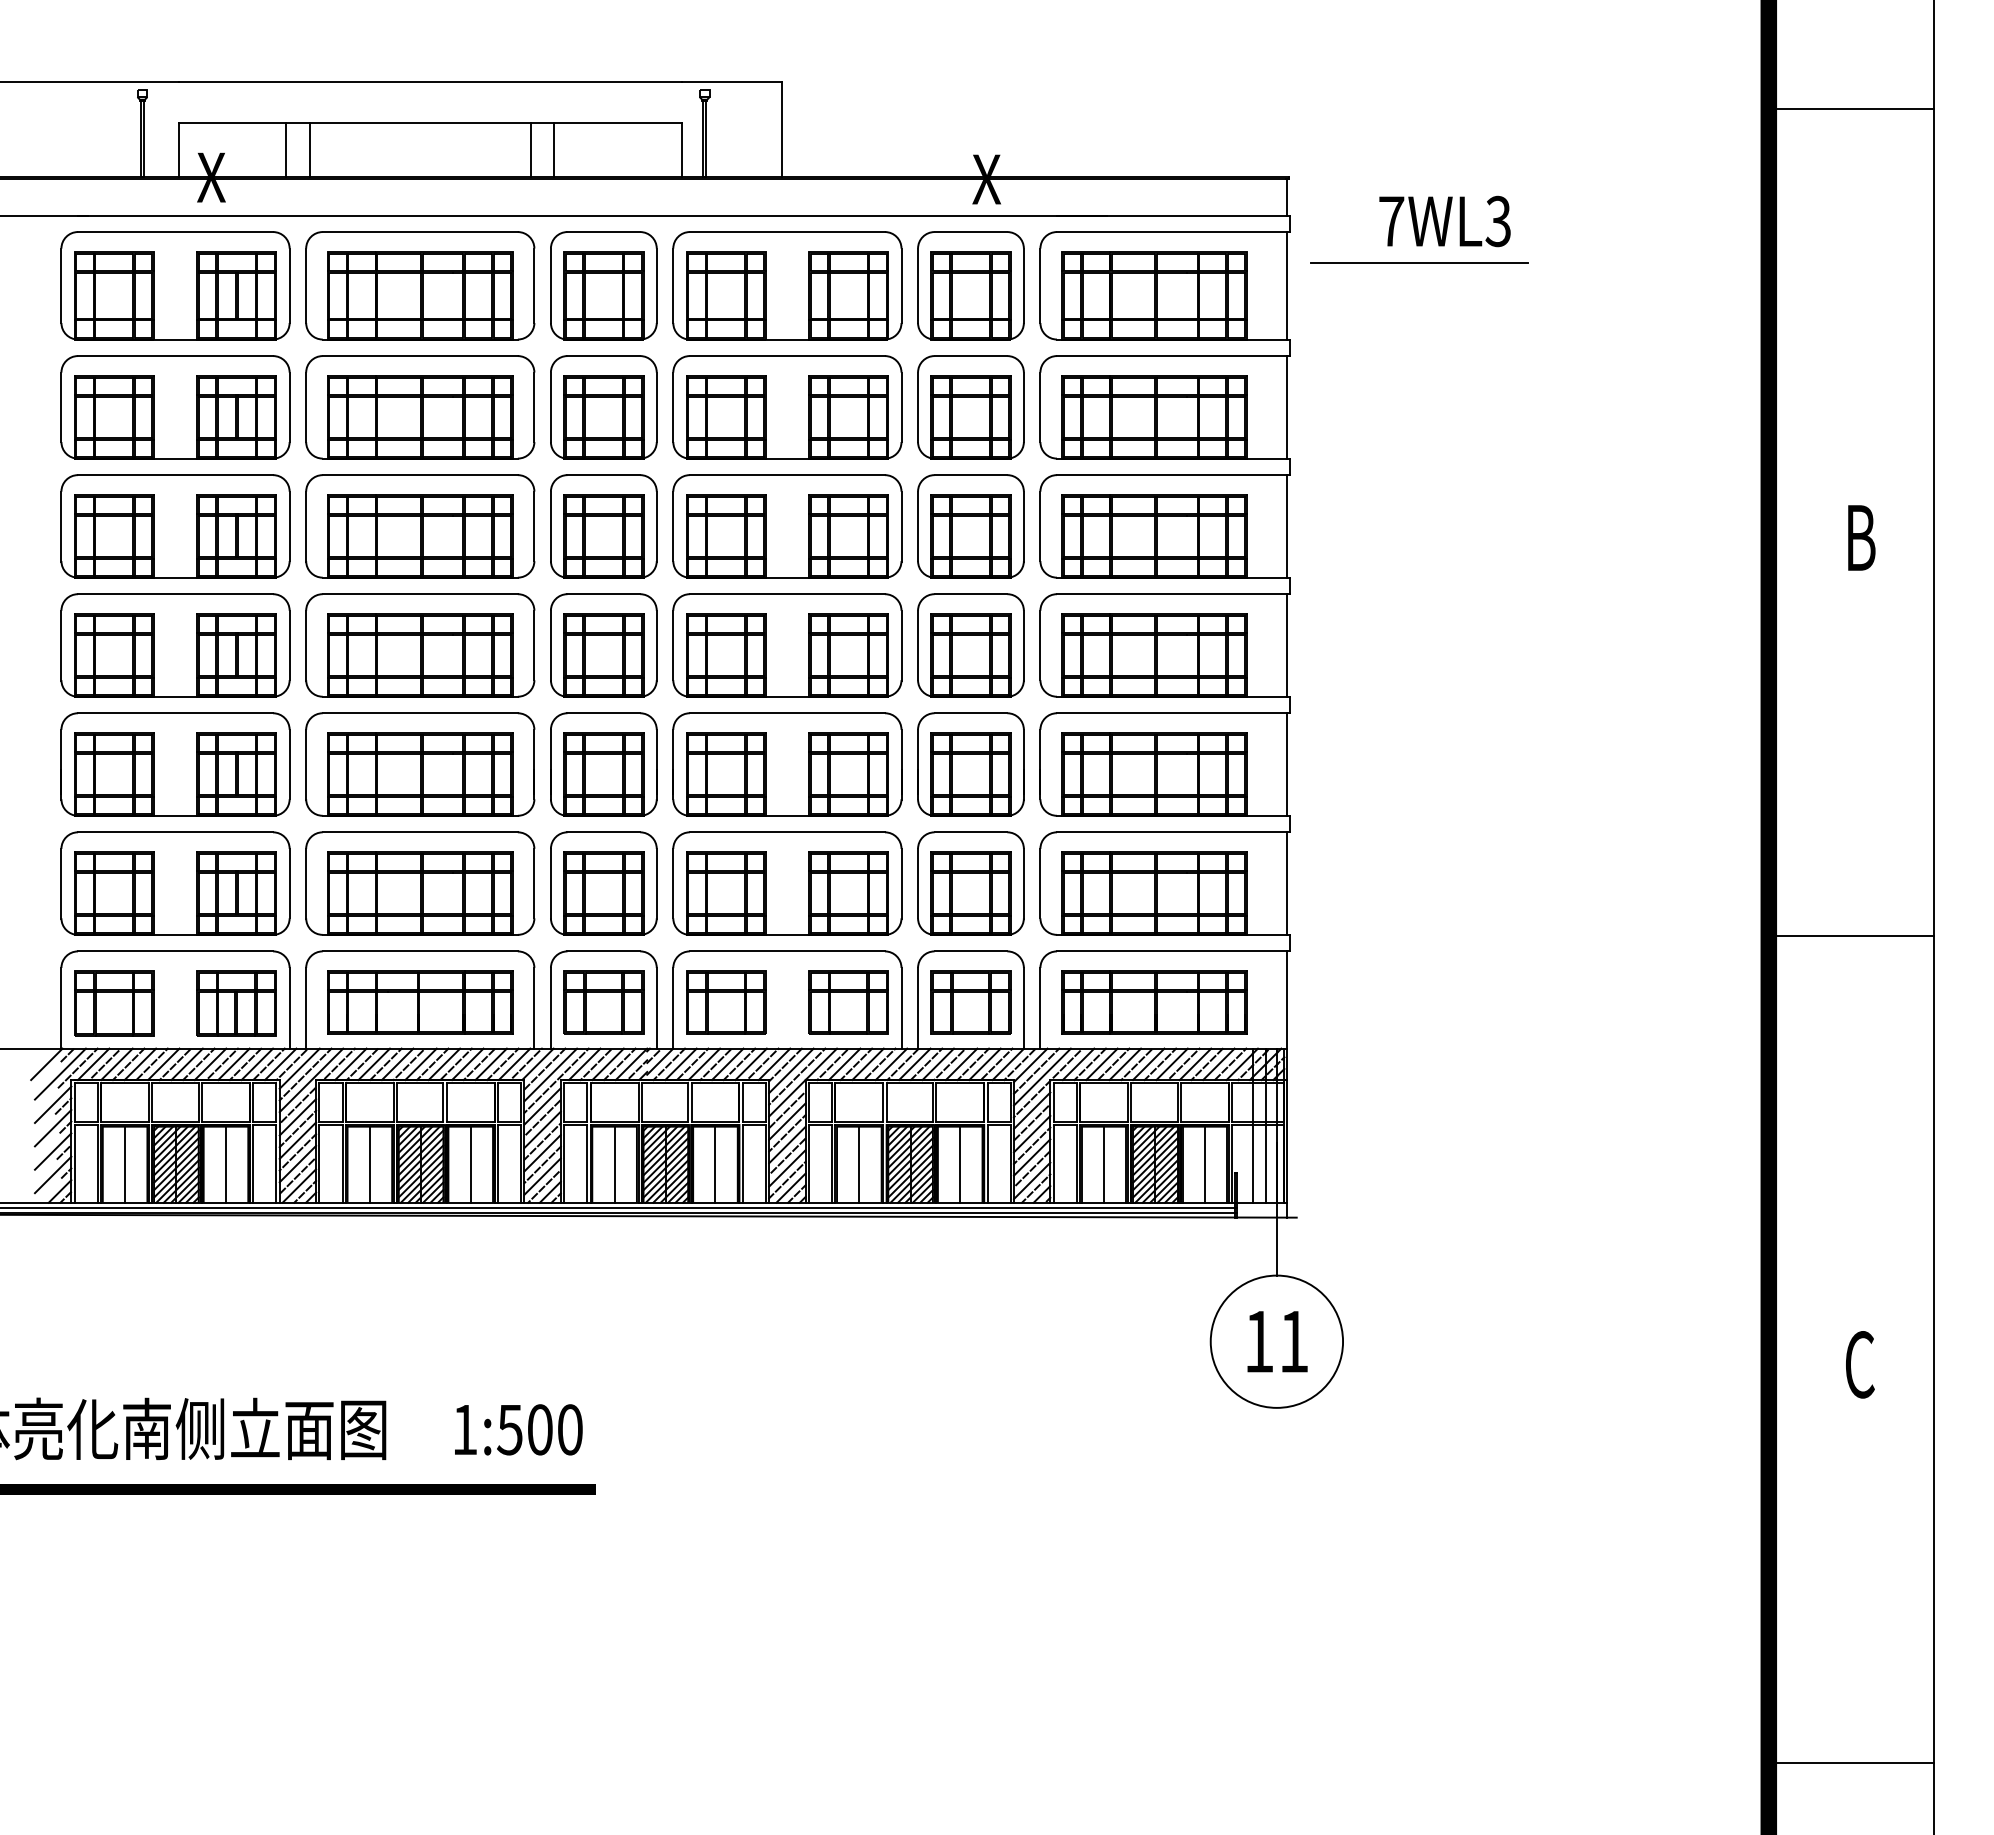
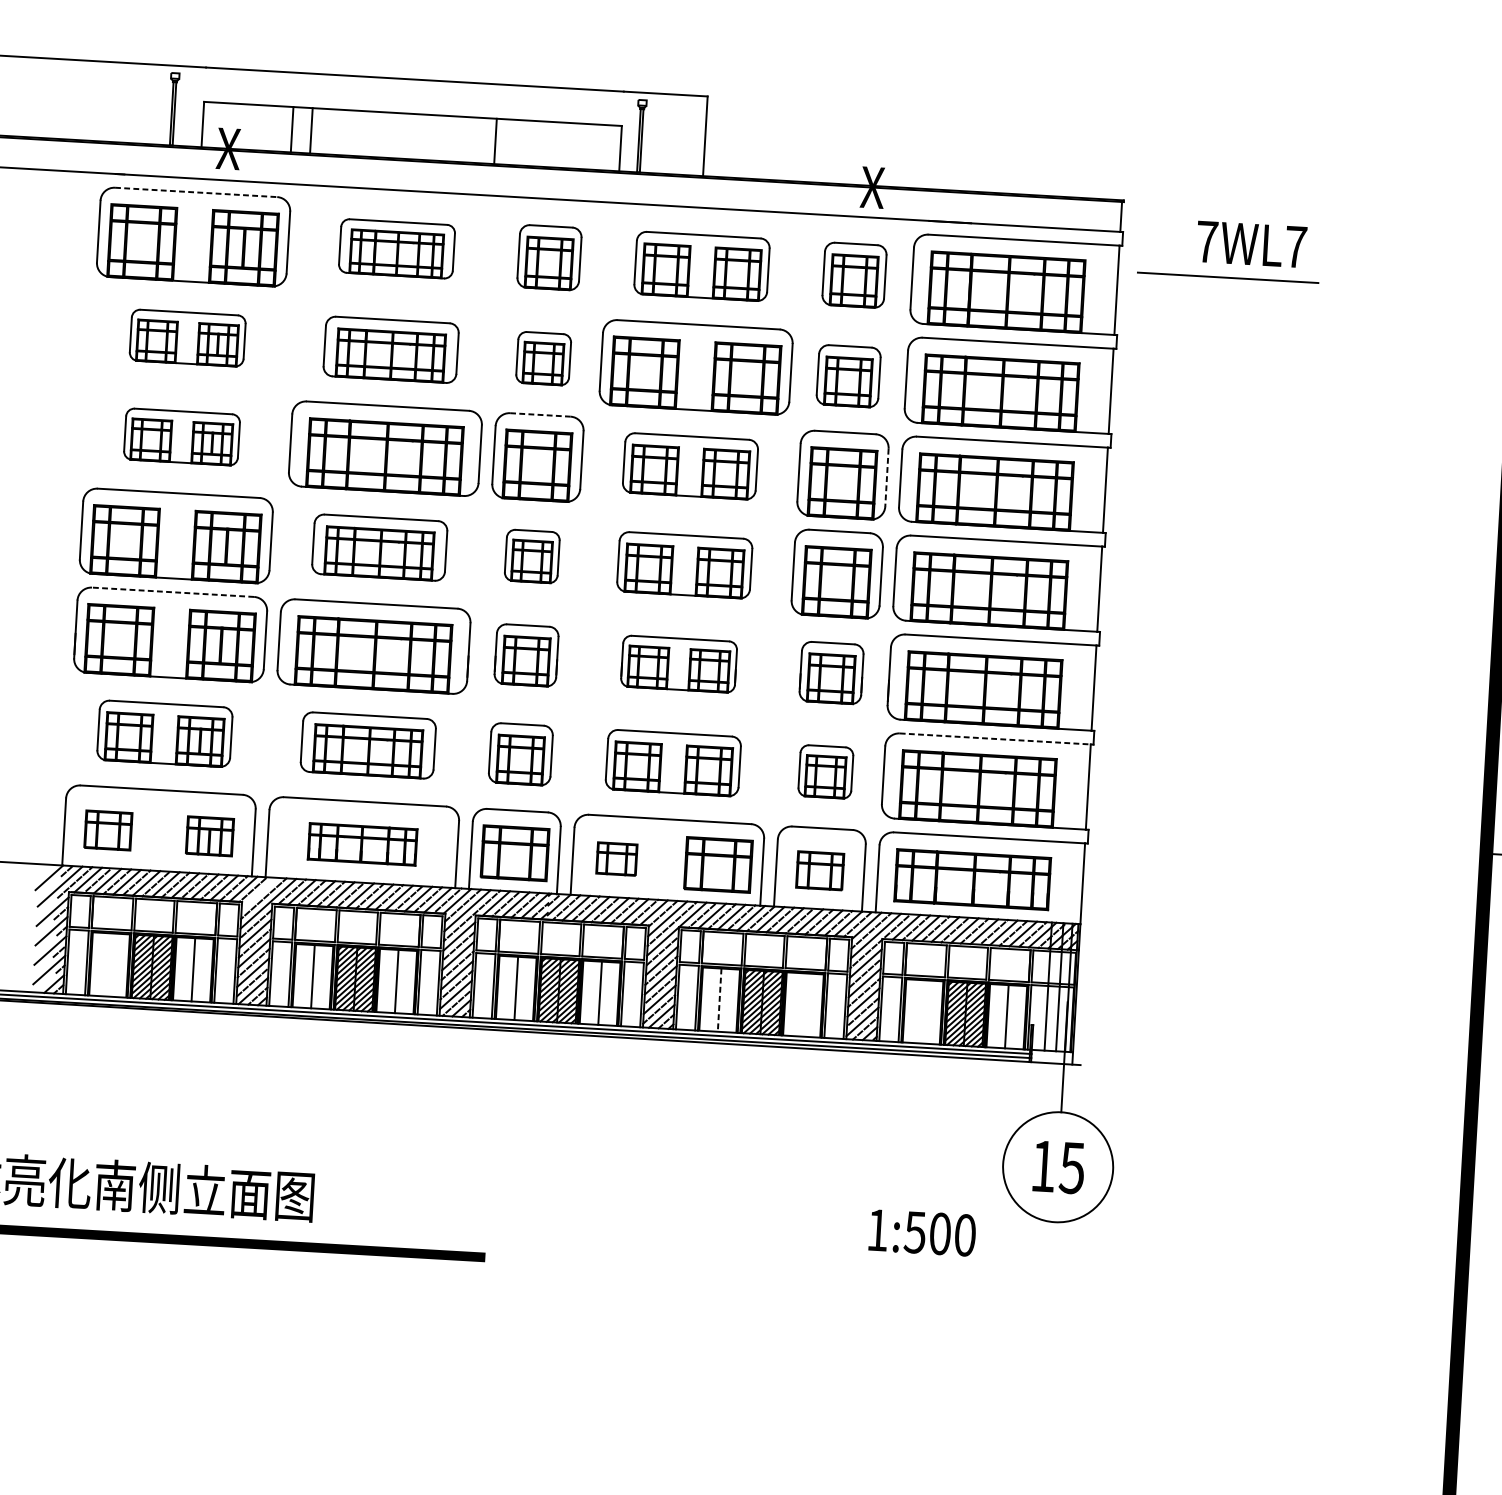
line: (554, 149) -> (514, 141), removed
text: (1498, 221) -> (1295, 247), 7WL3 -> 7WL7
line: (175, 232) -> (196, 192), solid -> dashed
part: (420, 285) -> (397, 248), size x0.6
part: (603, 285) -> (549, 257), size x0.7
part: (787, 285) -> (702, 266), size x0.7
part: (970, 285) -> (854, 274), size x0.7
part: (175, 407) -> (187, 338), size x0.6
part: (420, 407) -> (391, 349), size x0.7
part: (603, 407) -> (543, 358), size x0.6
part: (970, 407) -> (848, 376), size x0.7
line: (604, 475) -> (540, 415), solid -> dashed
part: (175, 526) -> (182, 437), size x0.6
part: (787, 526) -> (690, 466), size x0.7
line: (1023, 526) -> (886, 477), solid -> dashed
part: (420, 645) -> (379, 547), size x0.7
part: (603, 645) -> (531, 556), size x0.6
part: (787, 645) -> (684, 565), size x0.7
line: (175, 713) -> (173, 592), solid -> dashed
part: (603, 764) -> (526, 655), size x0.7
part: (787, 764) -> (679, 664), size x0.6
part: (970, 764) -> (831, 672), size x0.7
line: (1171, 832) -> (994, 739), solid -> dashed
part: (175, 883) -> (164, 733), size x0.7
part: (420, 883) -> (368, 745), size x0.7
part: (603, 883) -> (520, 754), size x0.7
part: (787, 883) -> (673, 763), size x0.7
part: (970, 883) -> (825, 771), size x0.6
part: (420, 1002) -> (362, 844), size x0.7
part: (726, 1002) -> (617, 859), size x0.6
part: (970, 1002) -> (819, 870), size x0.7
part: (114, 1003) -> (108, 830), size x0.7
part: (236, 1003) -> (209, 836), size x0.7
line: (299, 1068) -> (259, 893), removed
line: (125, 1164) -> (109, 964), removed
line: (960, 1164) -> (803, 1004), removed
line: (1104, 1164) -> (923, 1011), removed
line: (859, 1165) -> (719, 1000), solid -> dashed
text: (1293, 1342) -> (1071, 1168), 11 -> 15
text: (518, 1429) -> (922, 1232), moved

